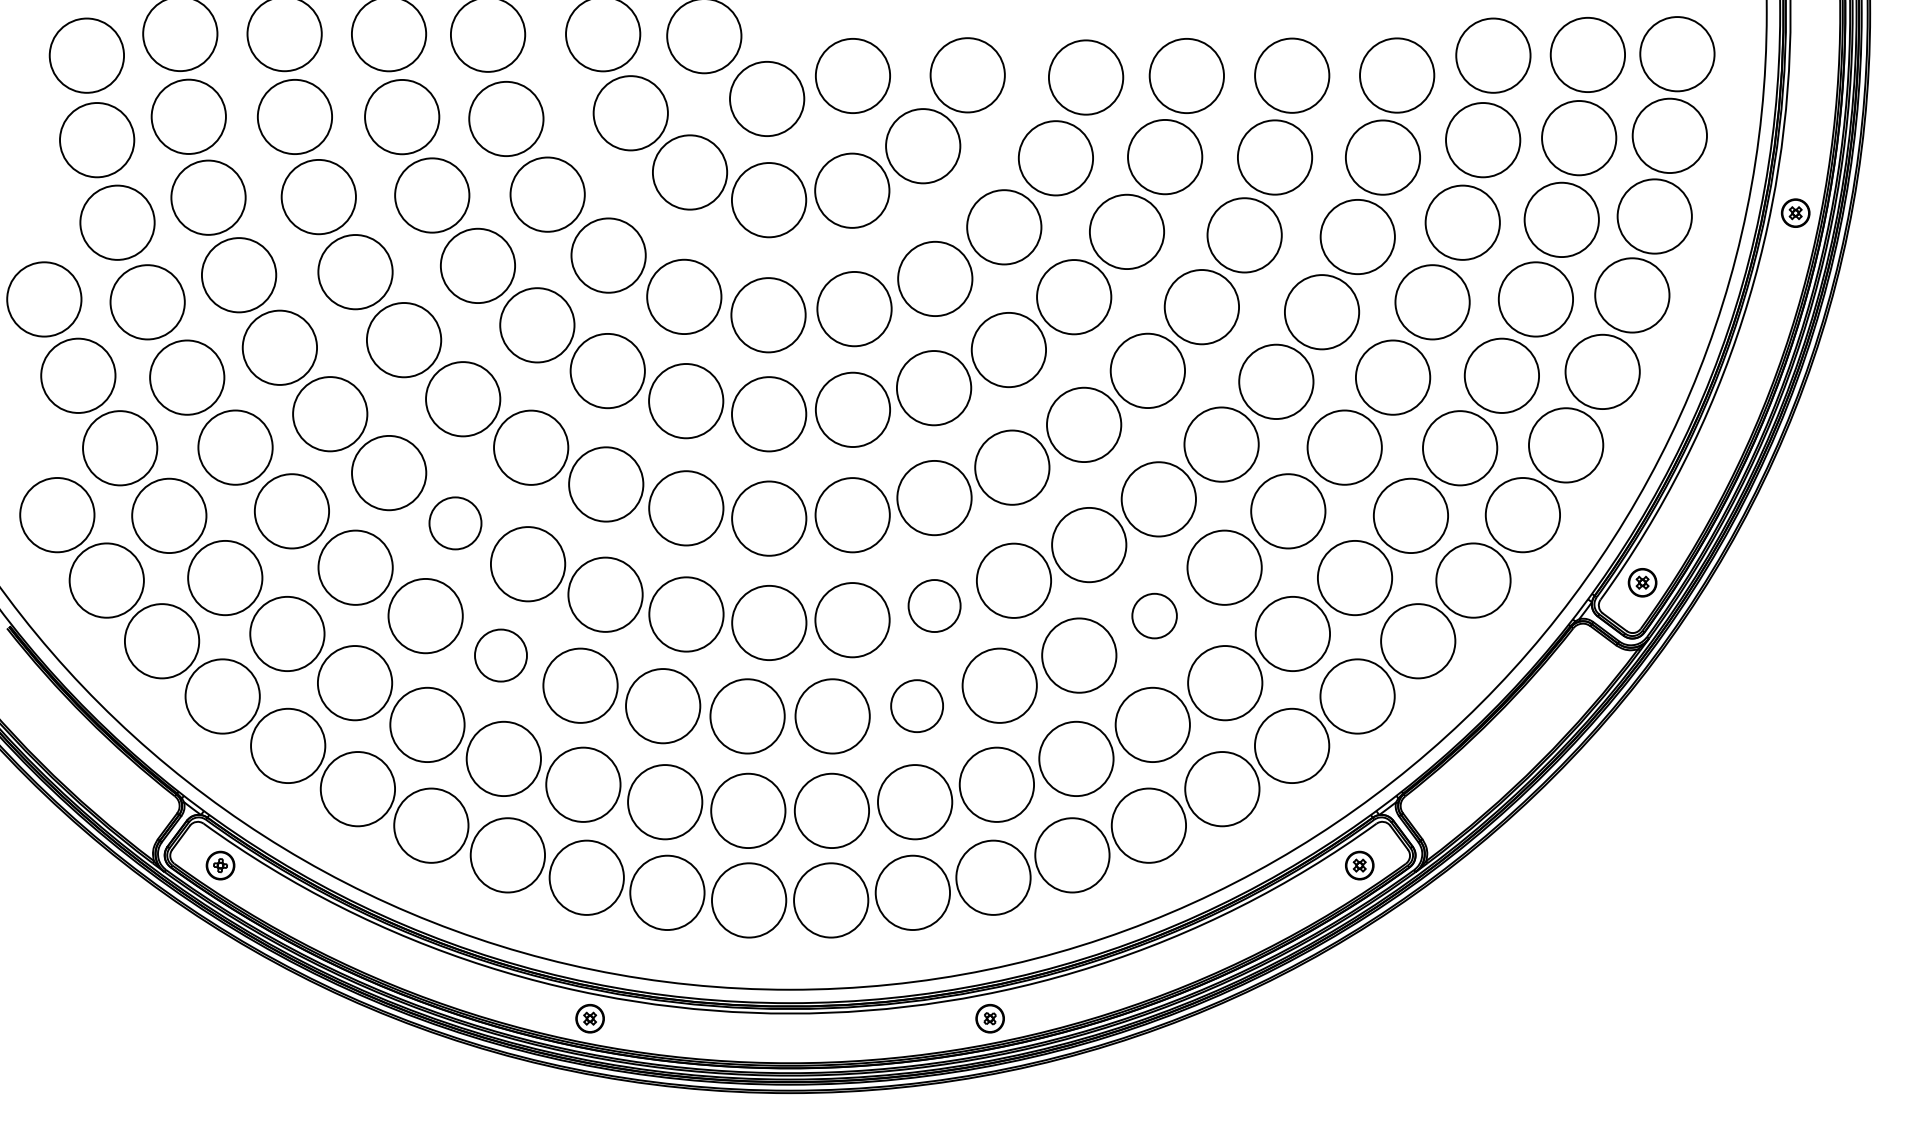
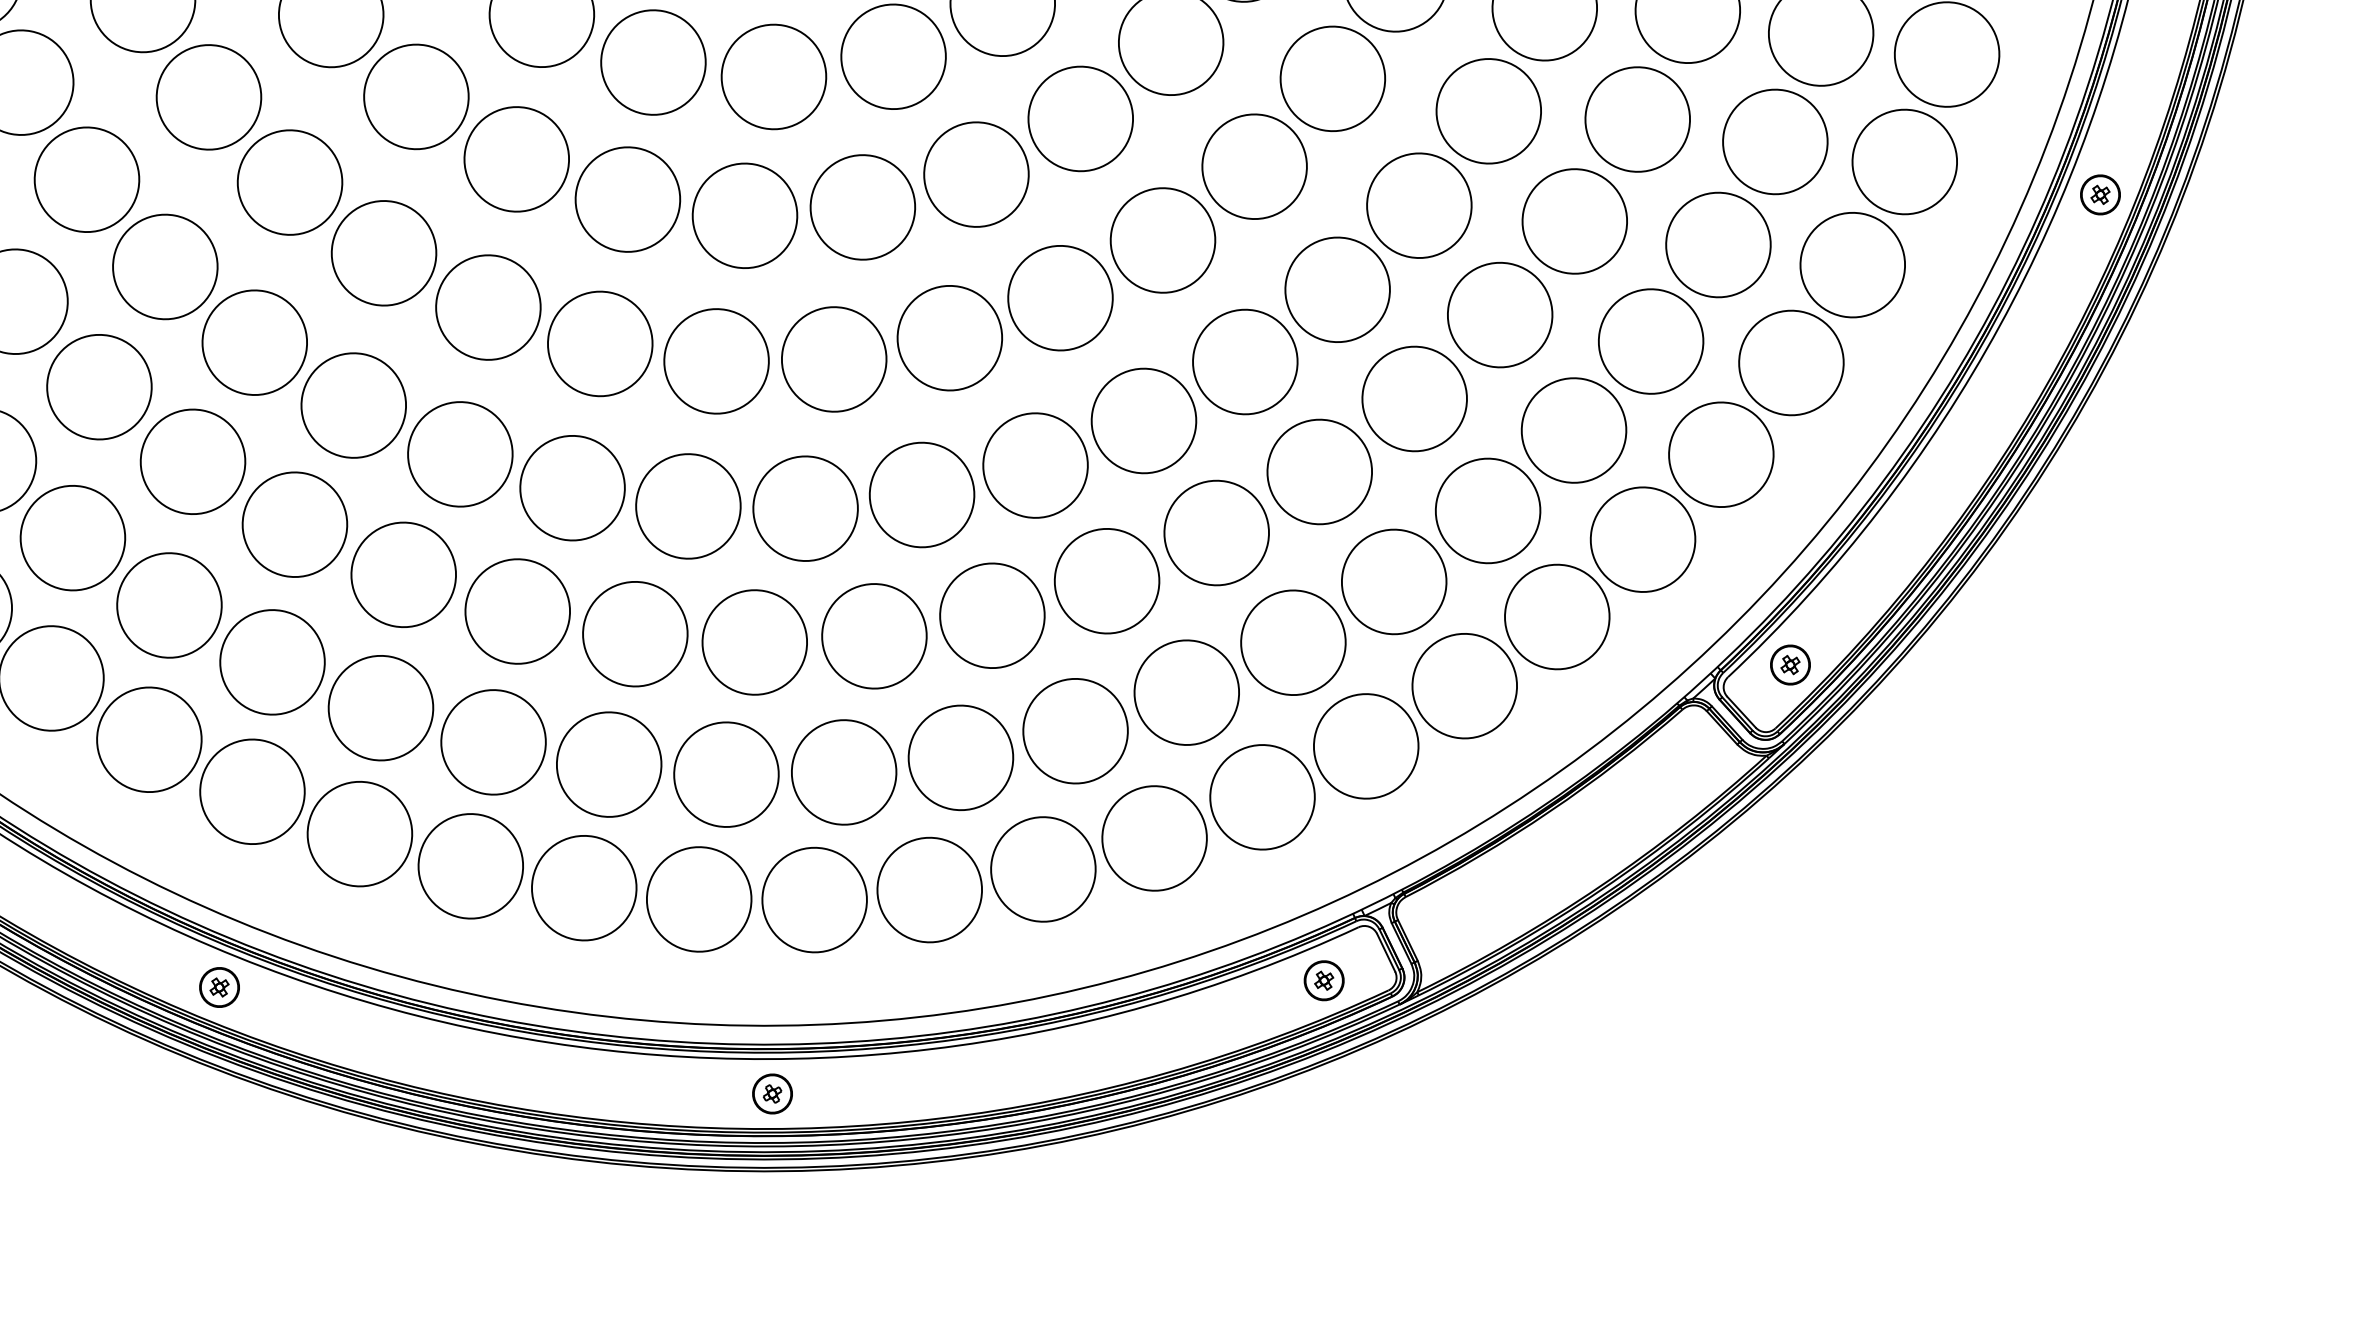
circle: (455, 523) -> (165, 267), size x1.43
circle: (934, 605) -> (805, 507), size x1.43
circle: (1154, 615) -> (1107, 580), size x1.67
circle: (500, 655) -> (192, 461), size x1.43
circle: (917, 706) -> (755, 643), size x1.43

